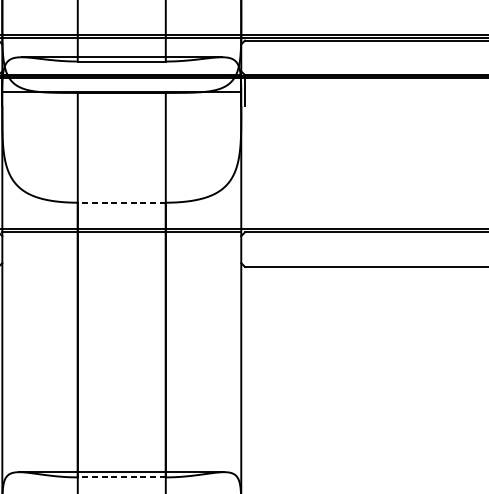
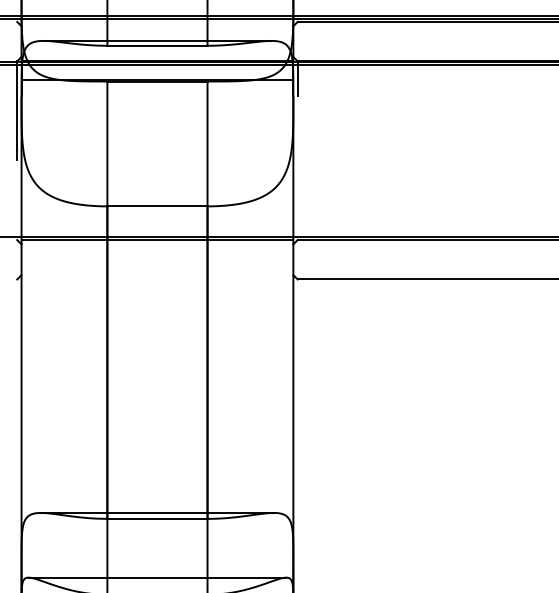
line: (120, 202) -> (156, 206), dashed -> solid
line: (120, 477) -> (156, 518), dashed -> solid

